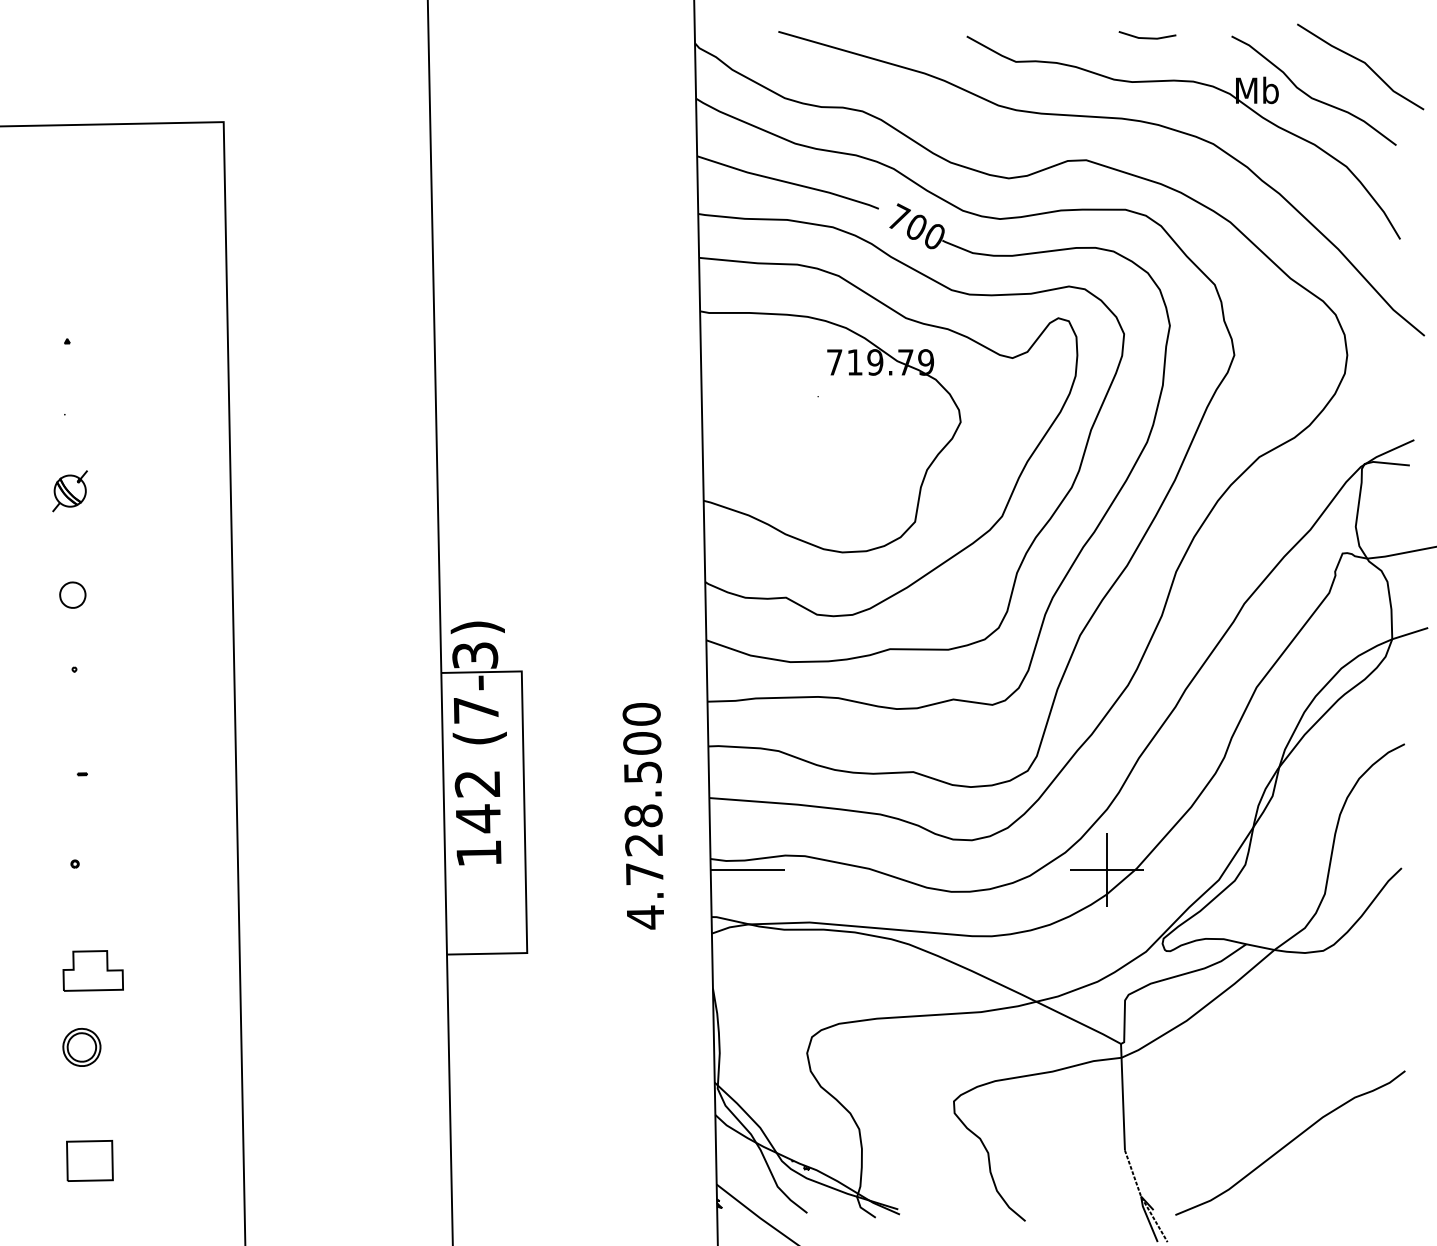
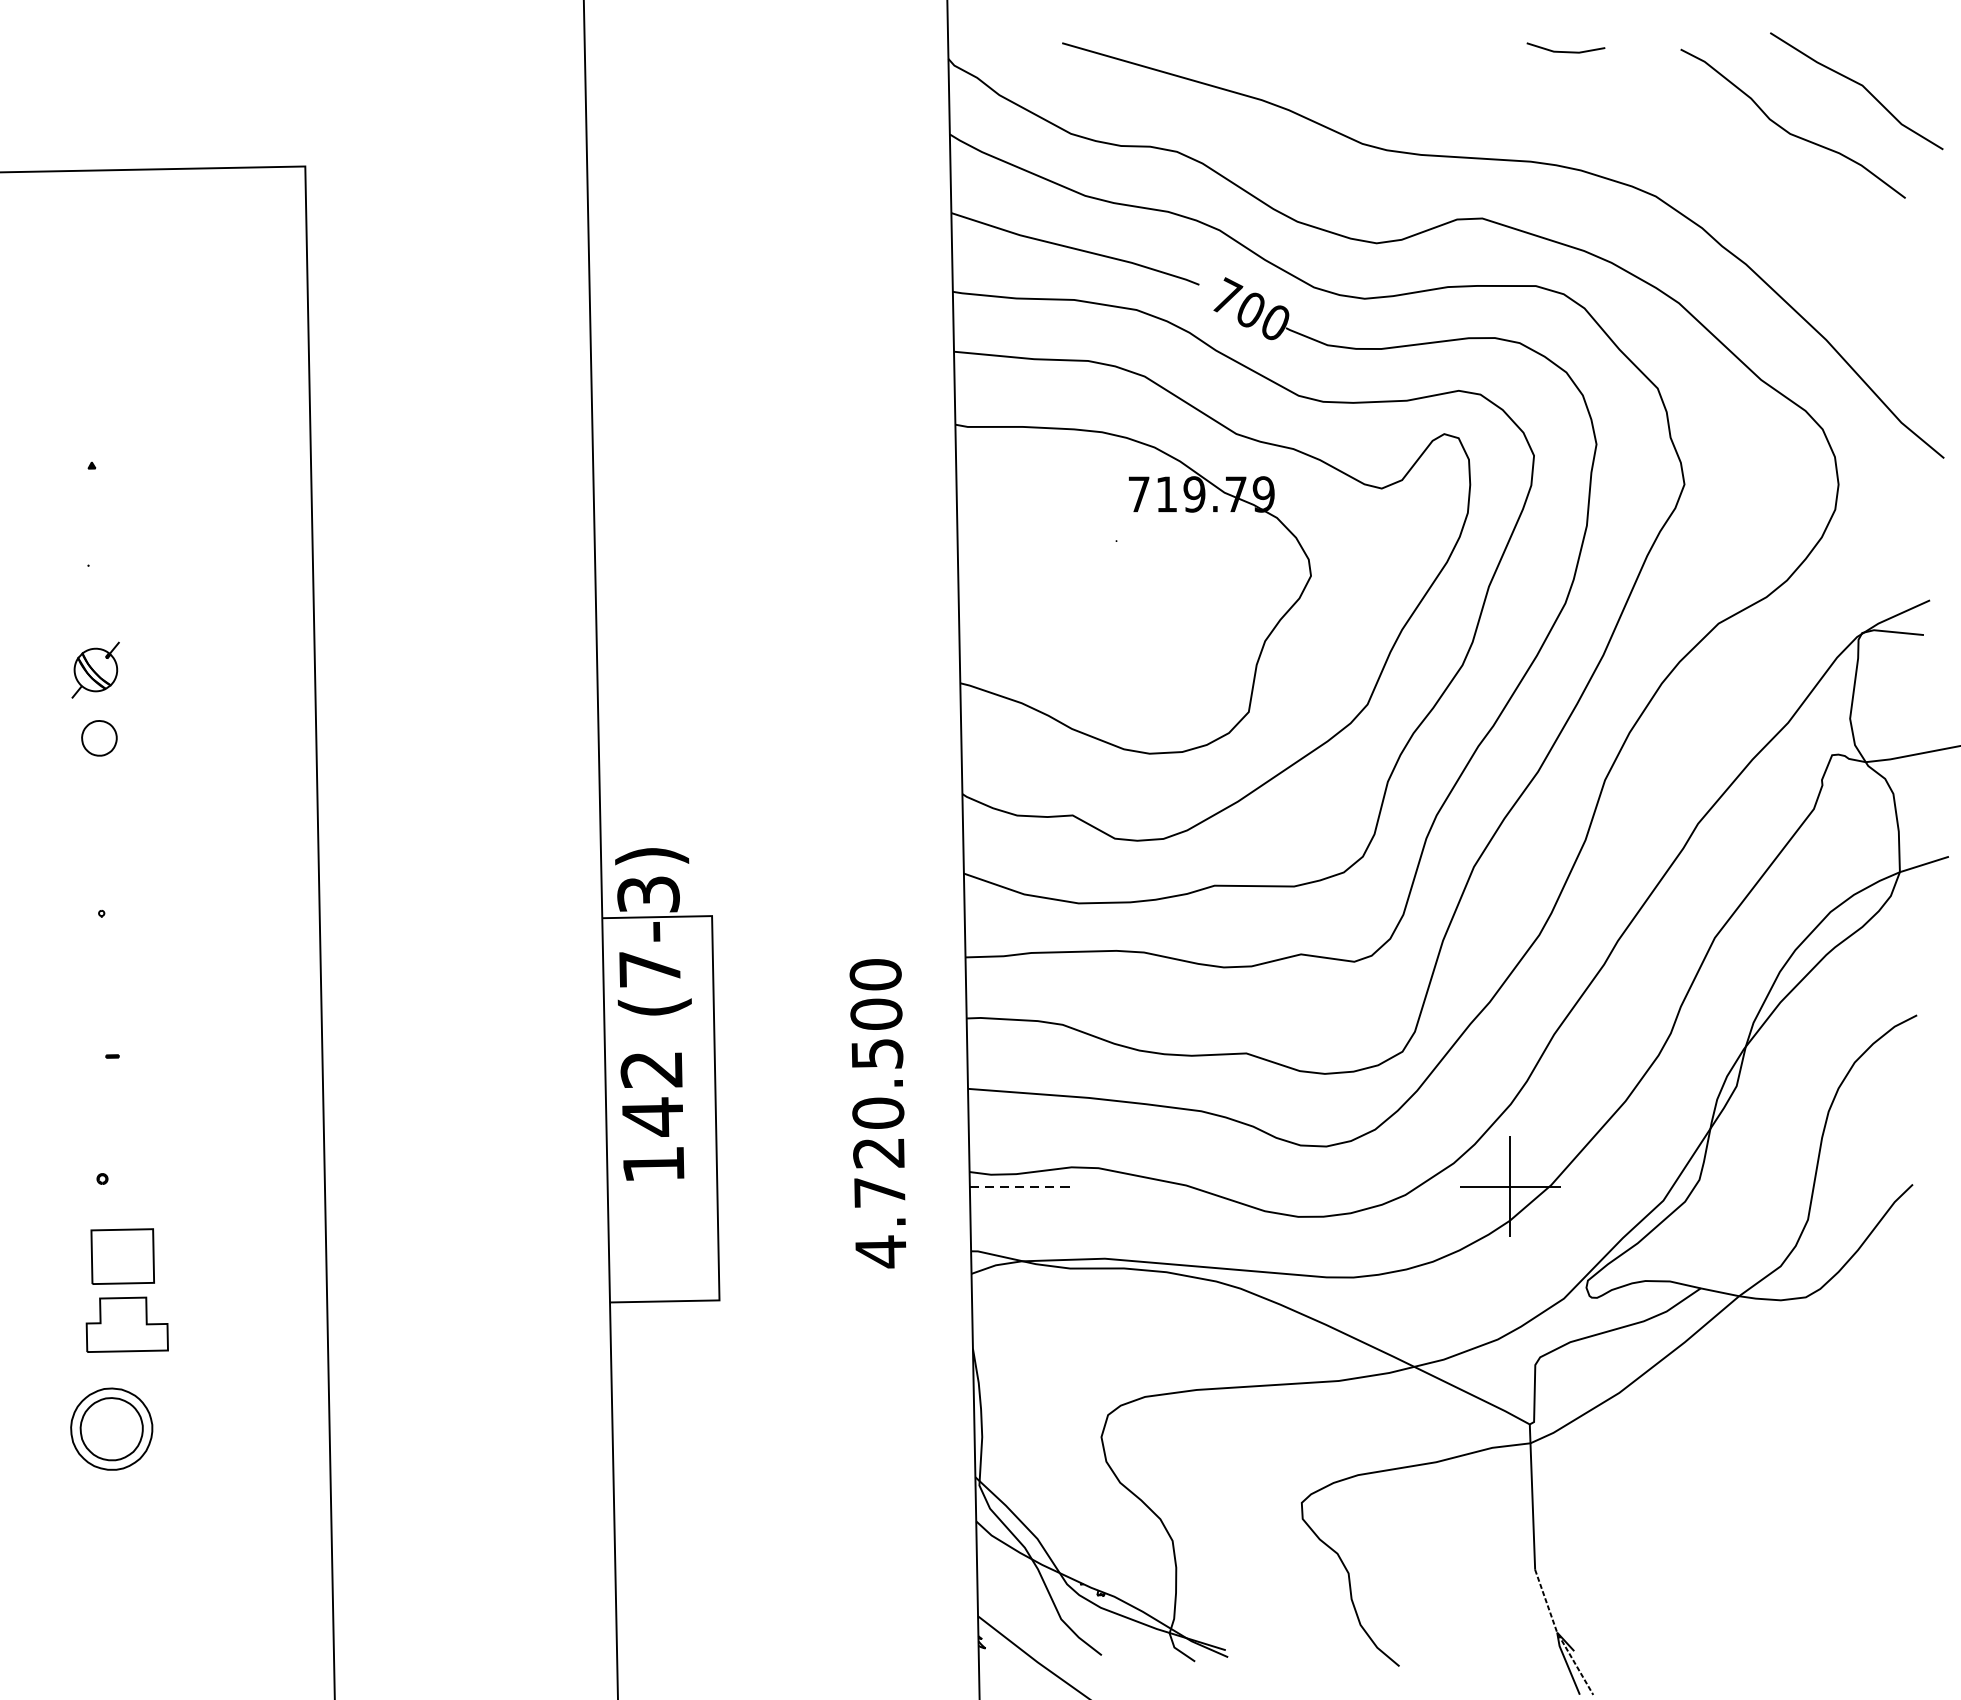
part: (1185, 82) -> (1617, 112), removed
part: (72, 594) -> (98, 737), moved
text: (643, 815) -> (878, 1112), 4.728.500 -> 4.720.500
line: (747, 869) -> (1020, 1186), solid -> dashed
part: (81, 1047) -> (111, 1429), size x1.6
curve: (1290, 1142) -> (1761, 1558), removed
part: (89, 1160) -> (122, 1255), moved

